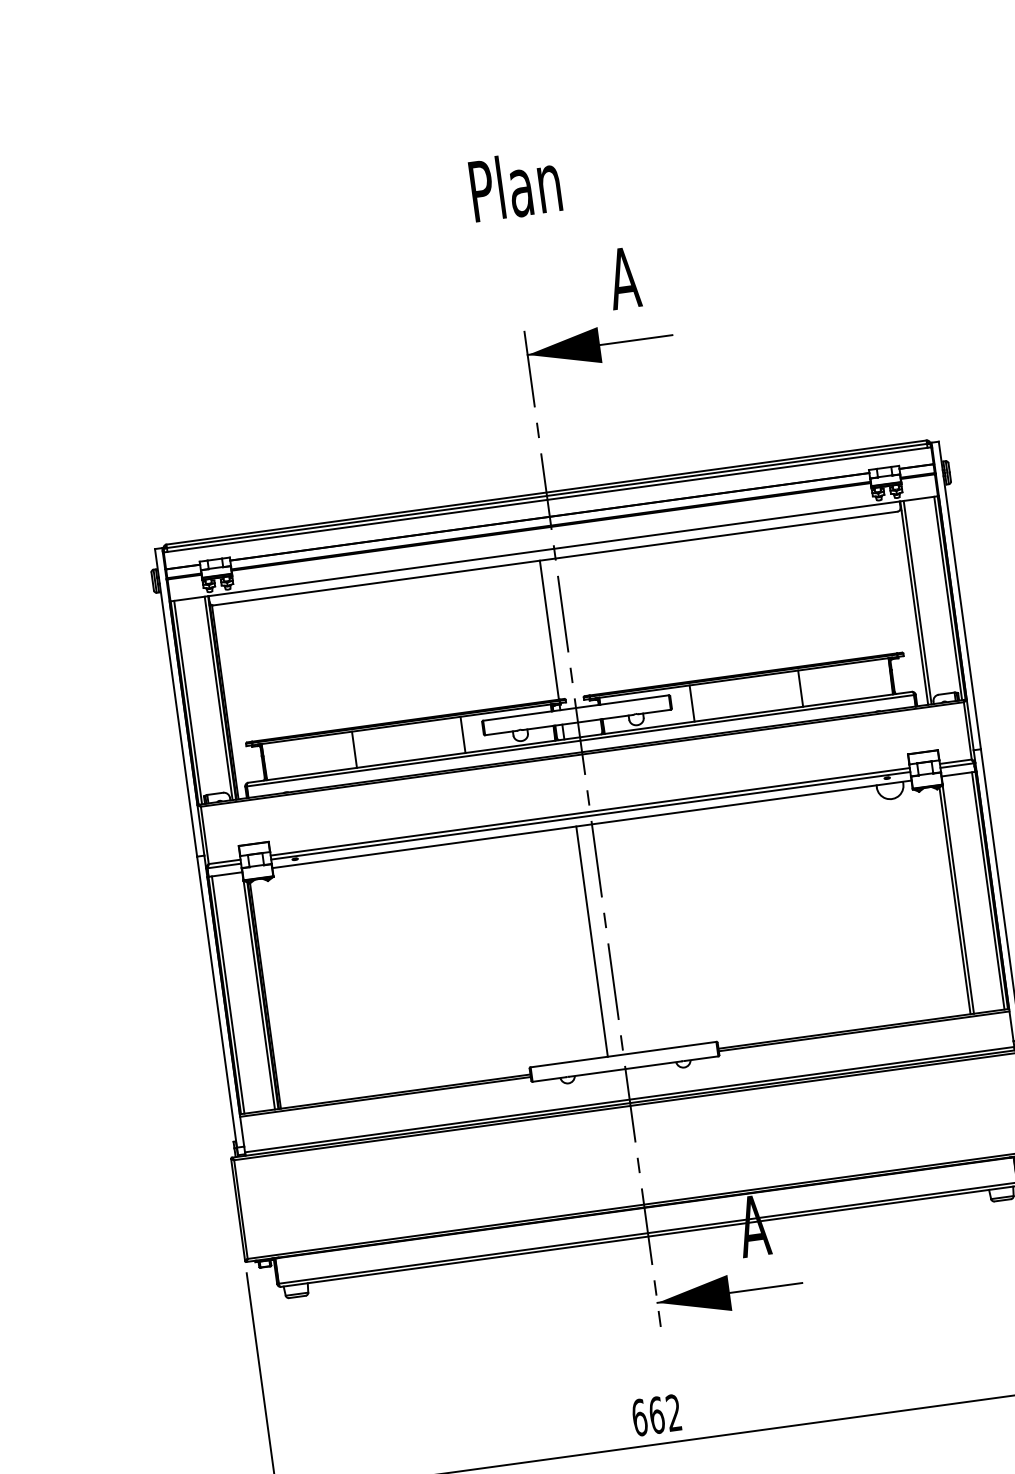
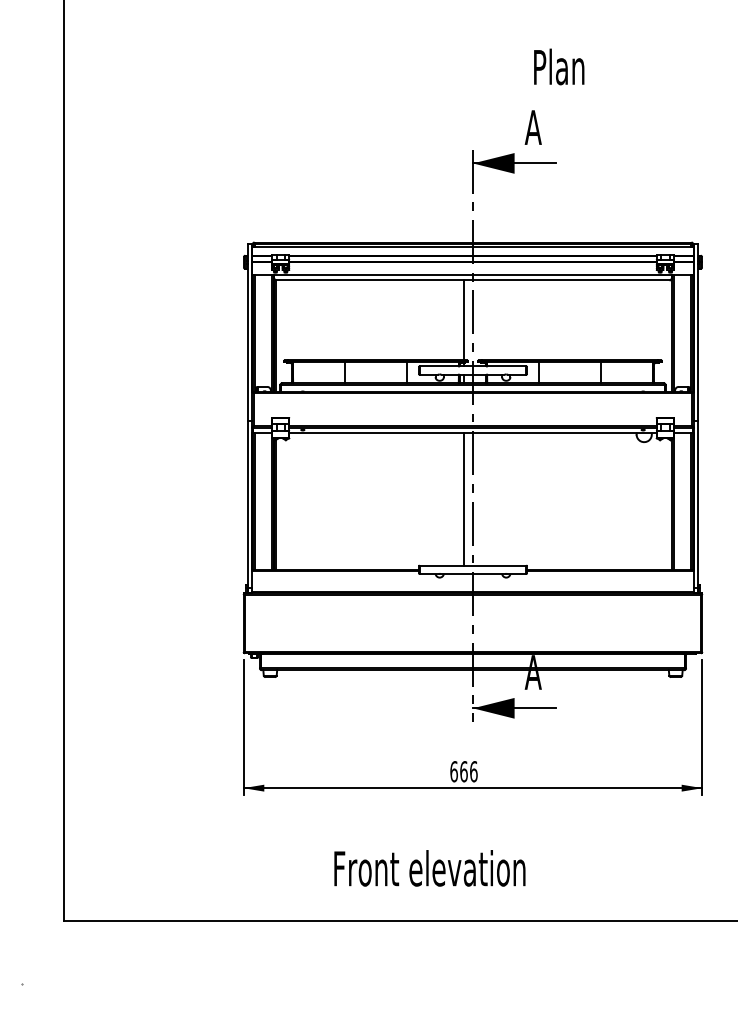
text: (515, 184) -> (559, 66), moved
text: (673, 1412) -> (473, 771), 662 -> 666

